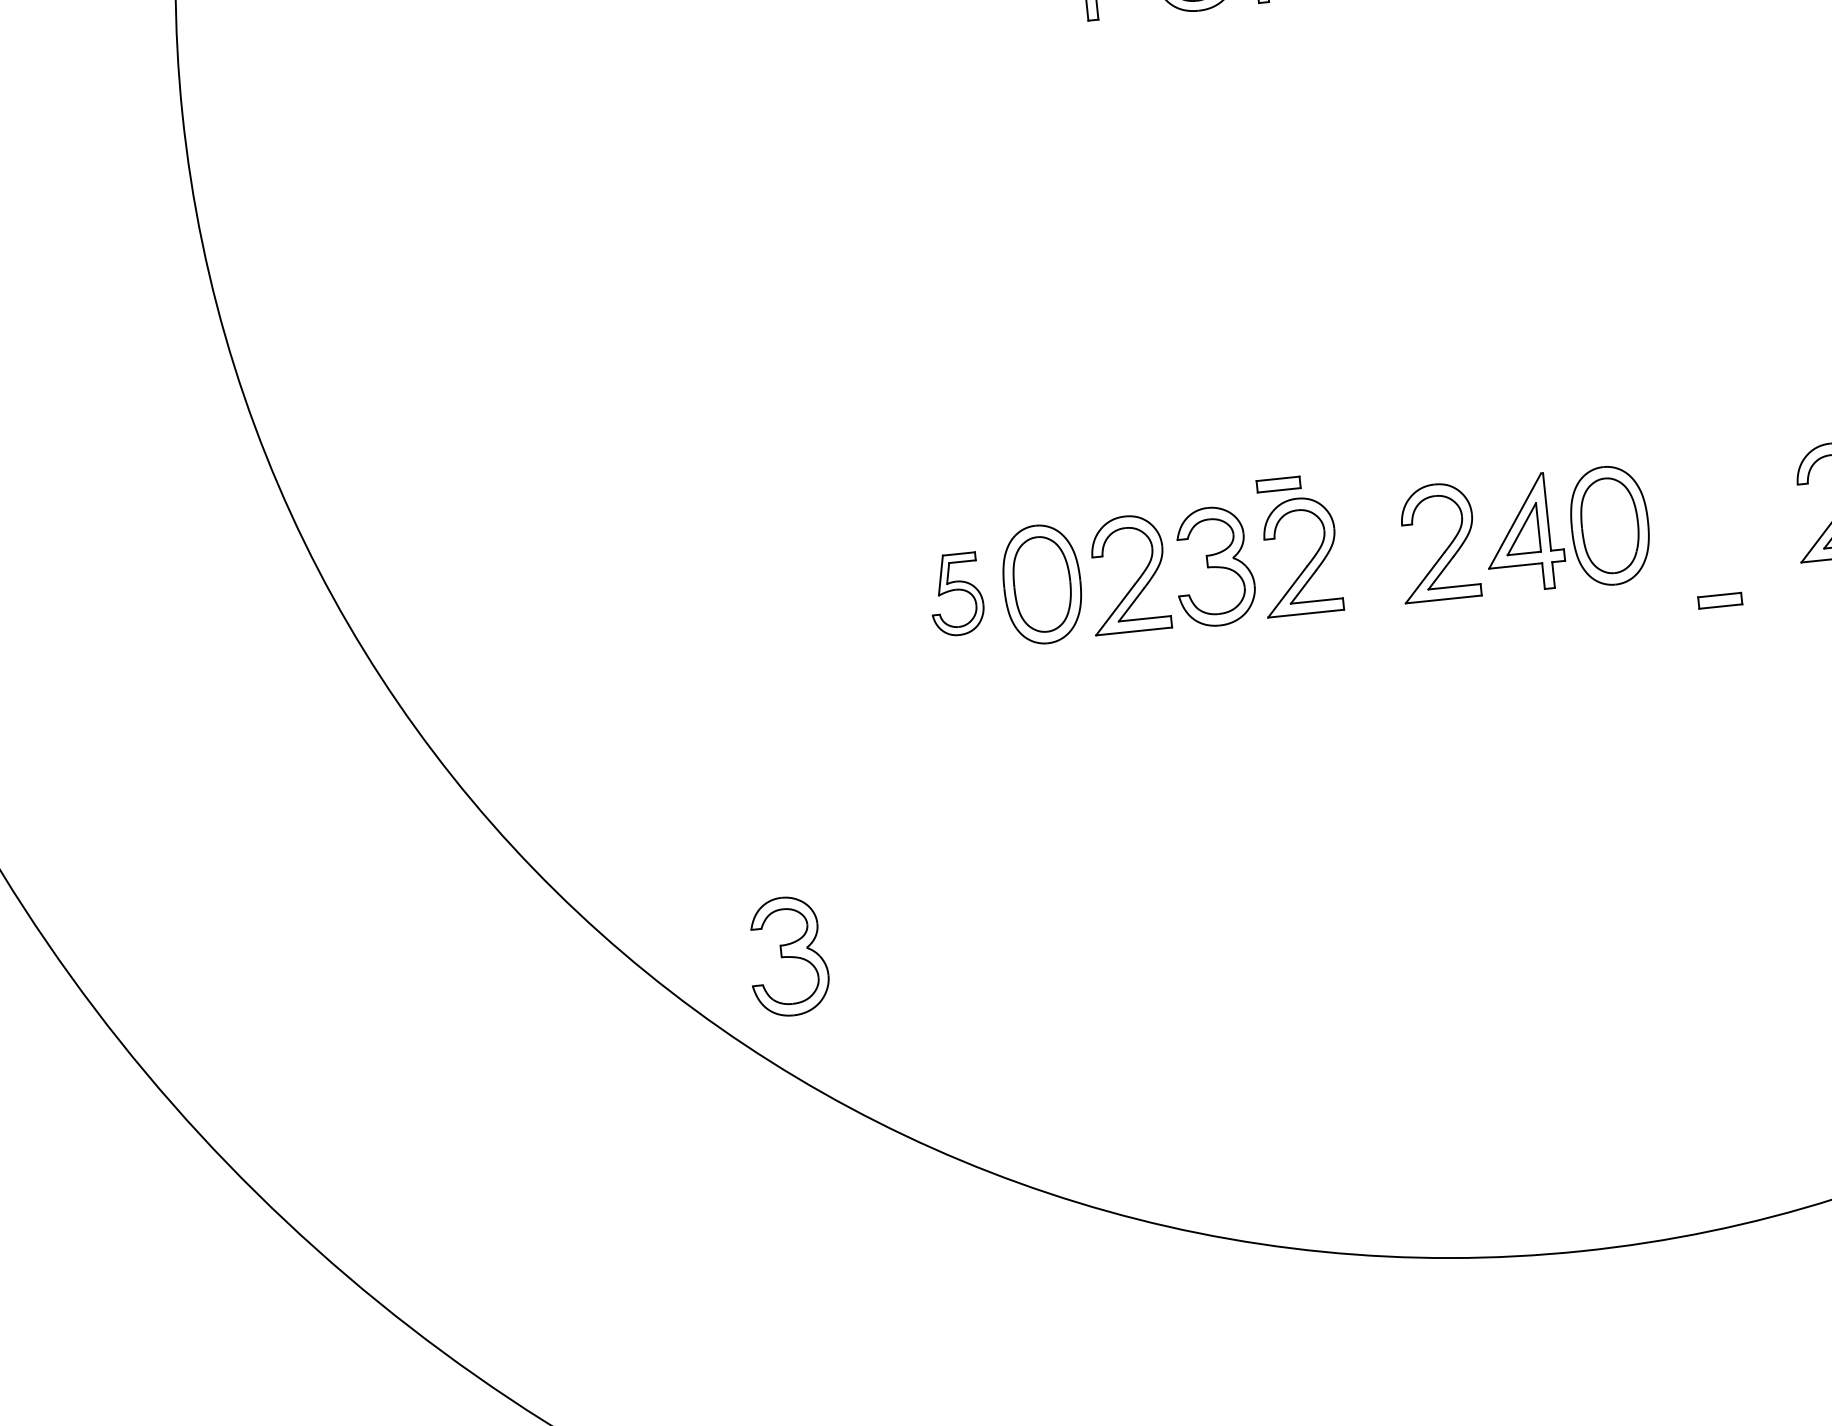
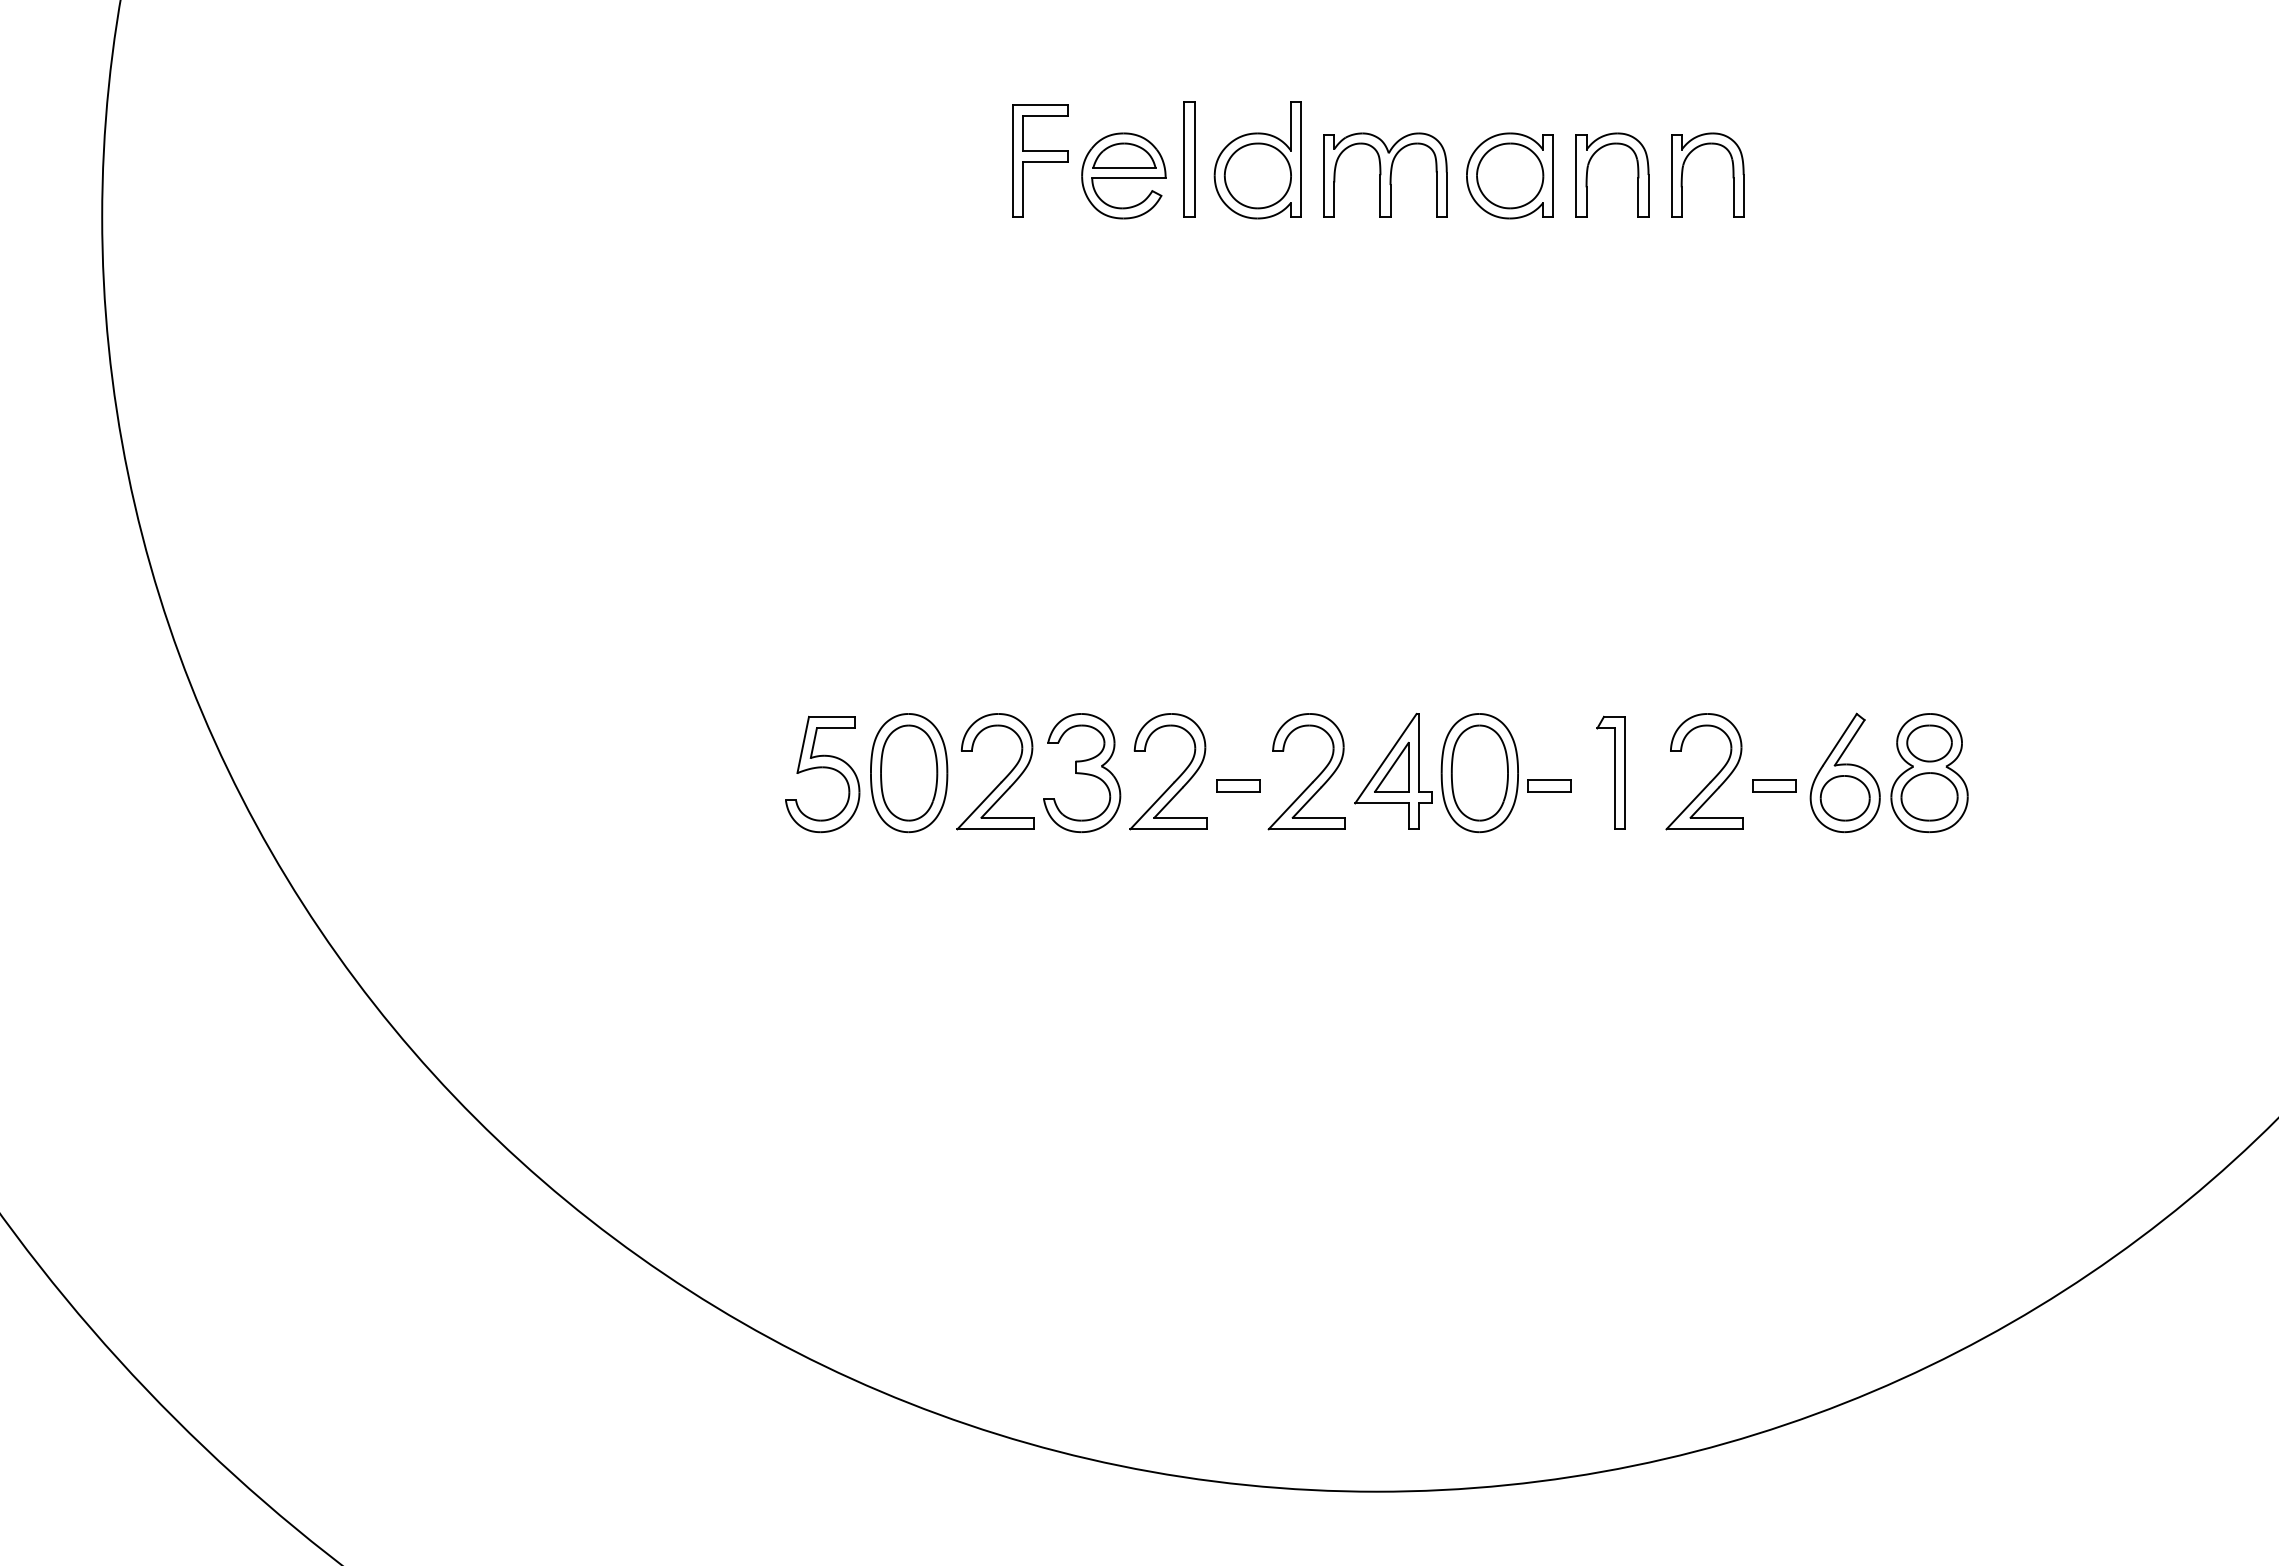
part: (1278, 484) -> (1238, 785), moved
part: (1739, 511) -> (1610, 772), added
part: (956, 594) -> (822, 774), size x1.43
part: (1719, 600) -> (1549, 785), moved
part: (788, 956) -> (618, 1117), removed

